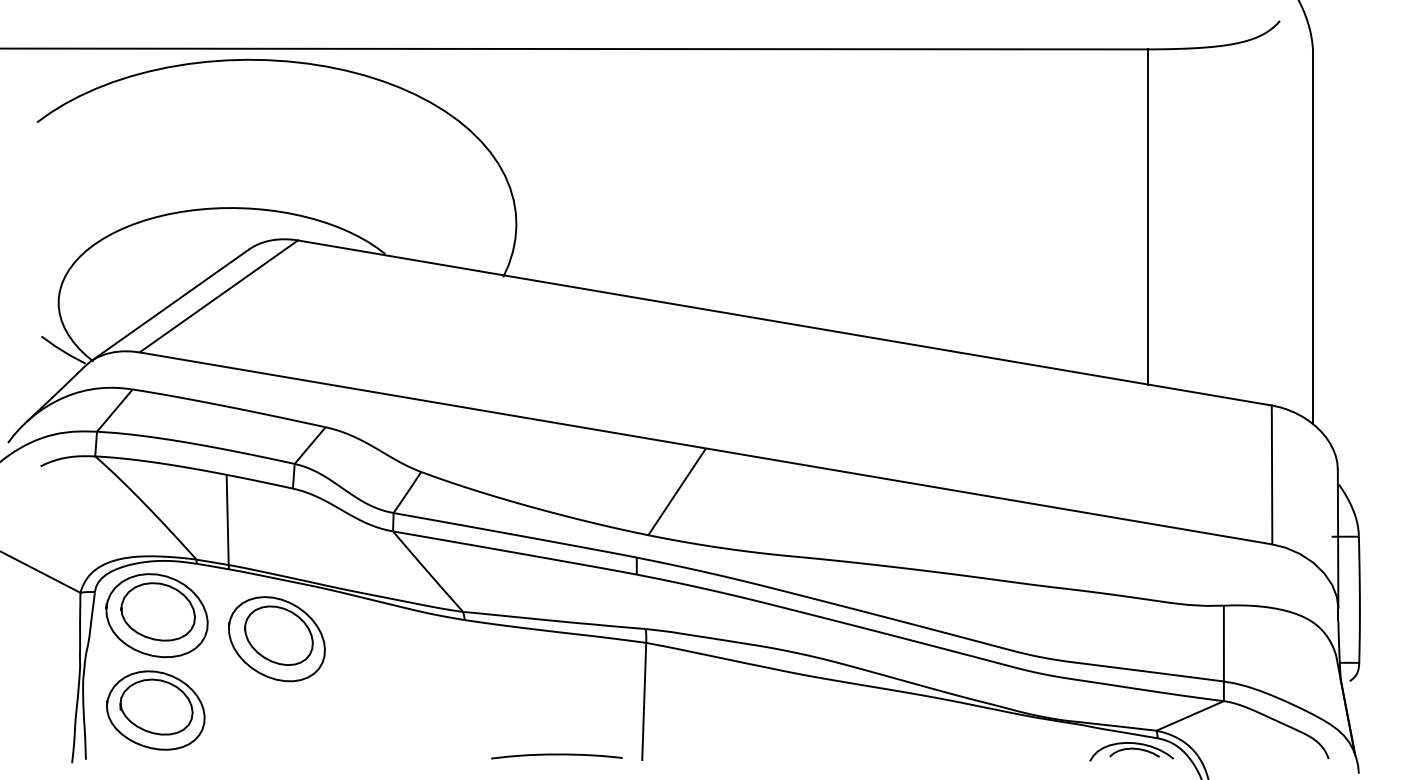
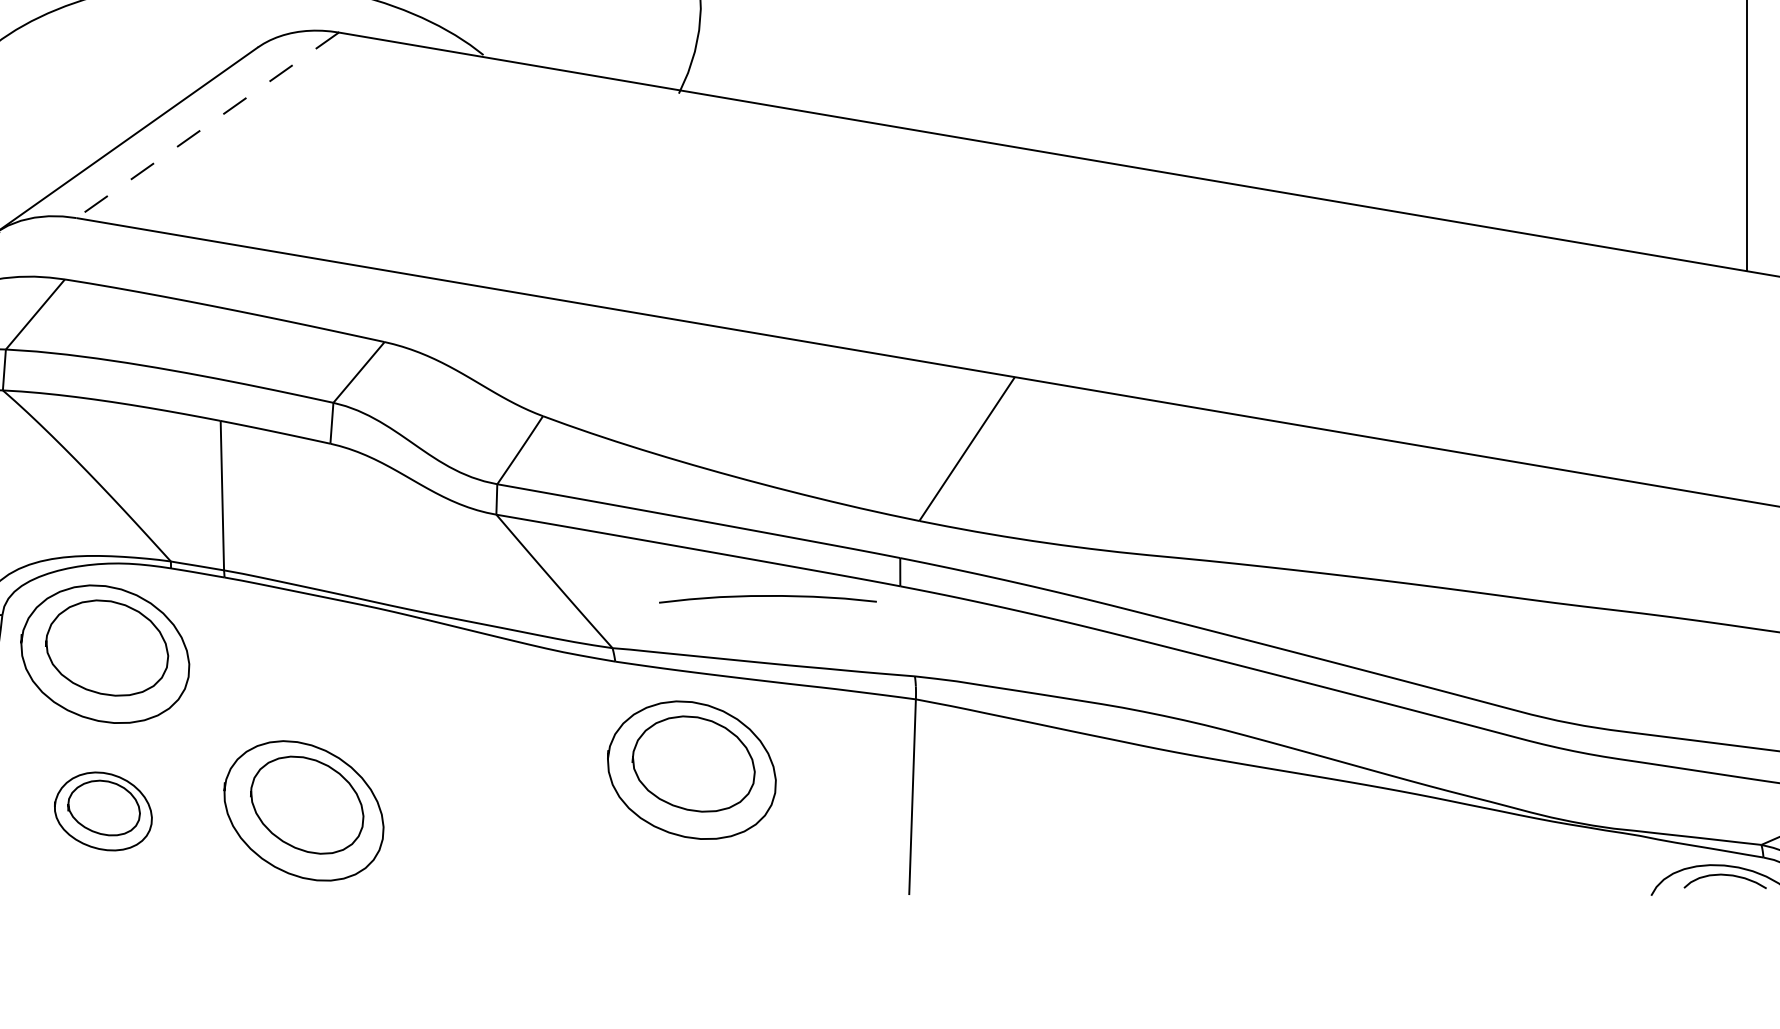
line: (218, 296) -> (207, 125), solid -> dashed
part: (276, 639) -> (303, 811), moved
part: (510, 685) -> (690, 769), added
part: (155, 710) -> (102, 811), size x0.6
curve: (556, 755) -> (767, 597), moved

